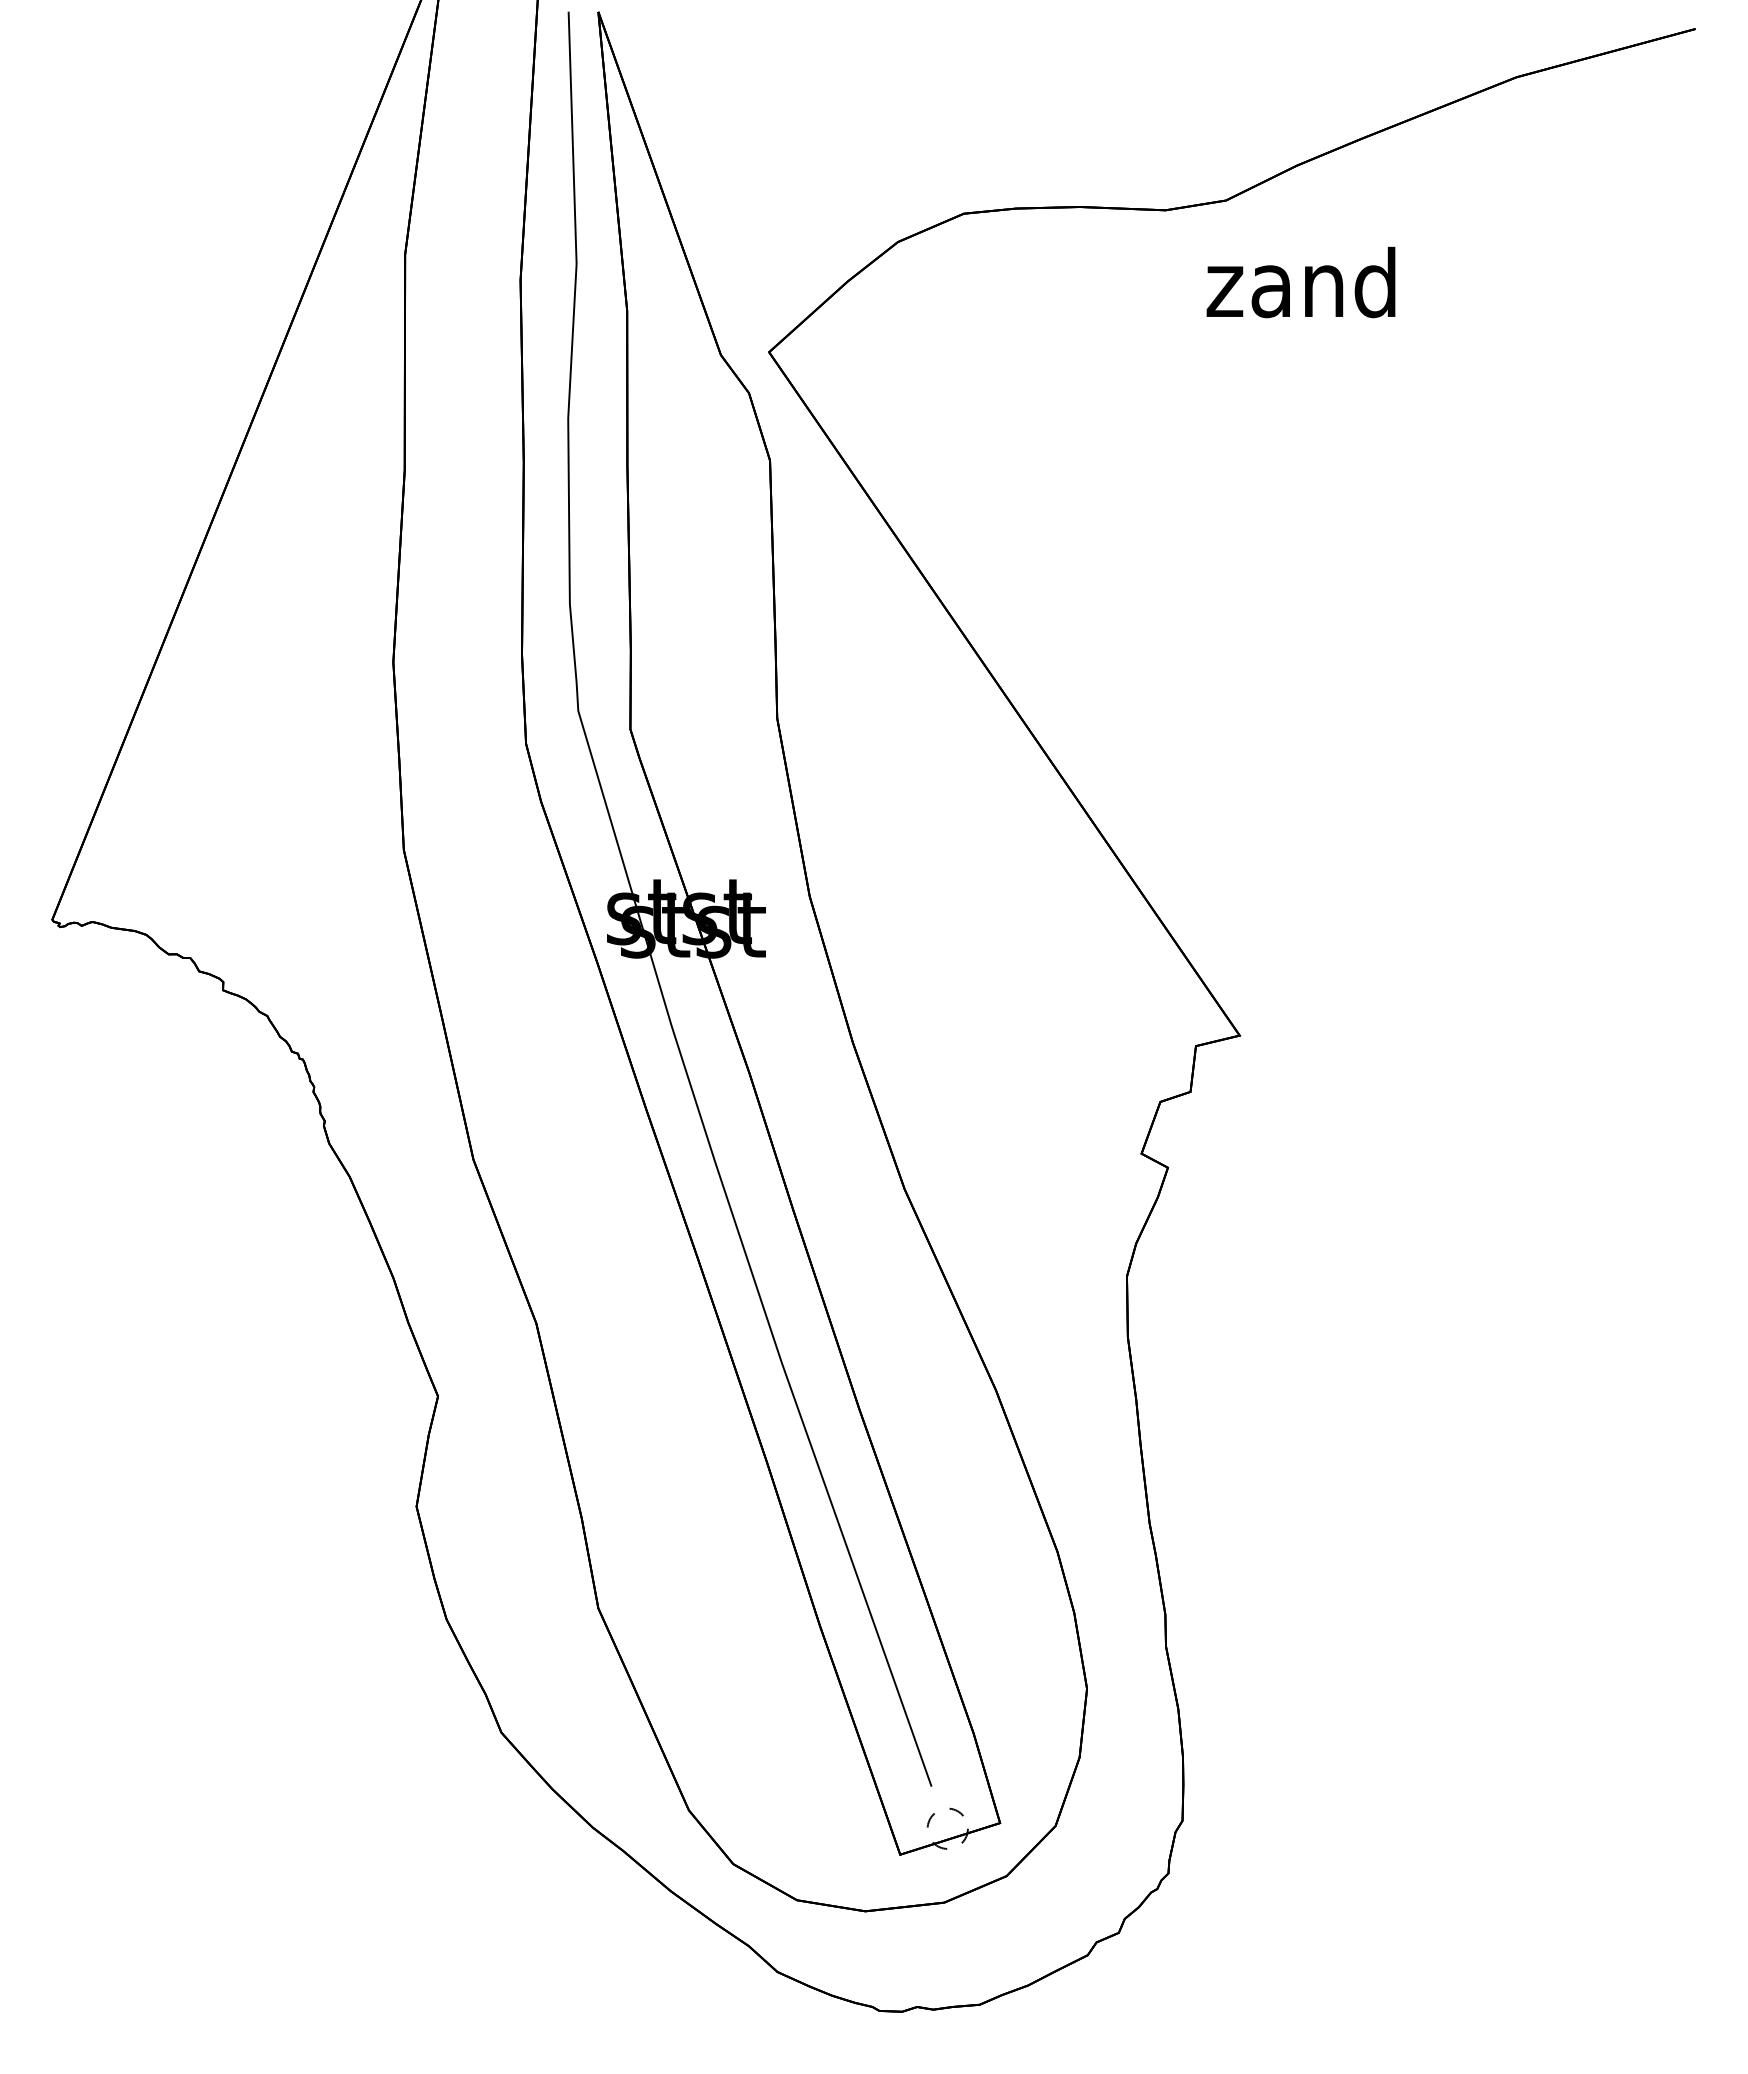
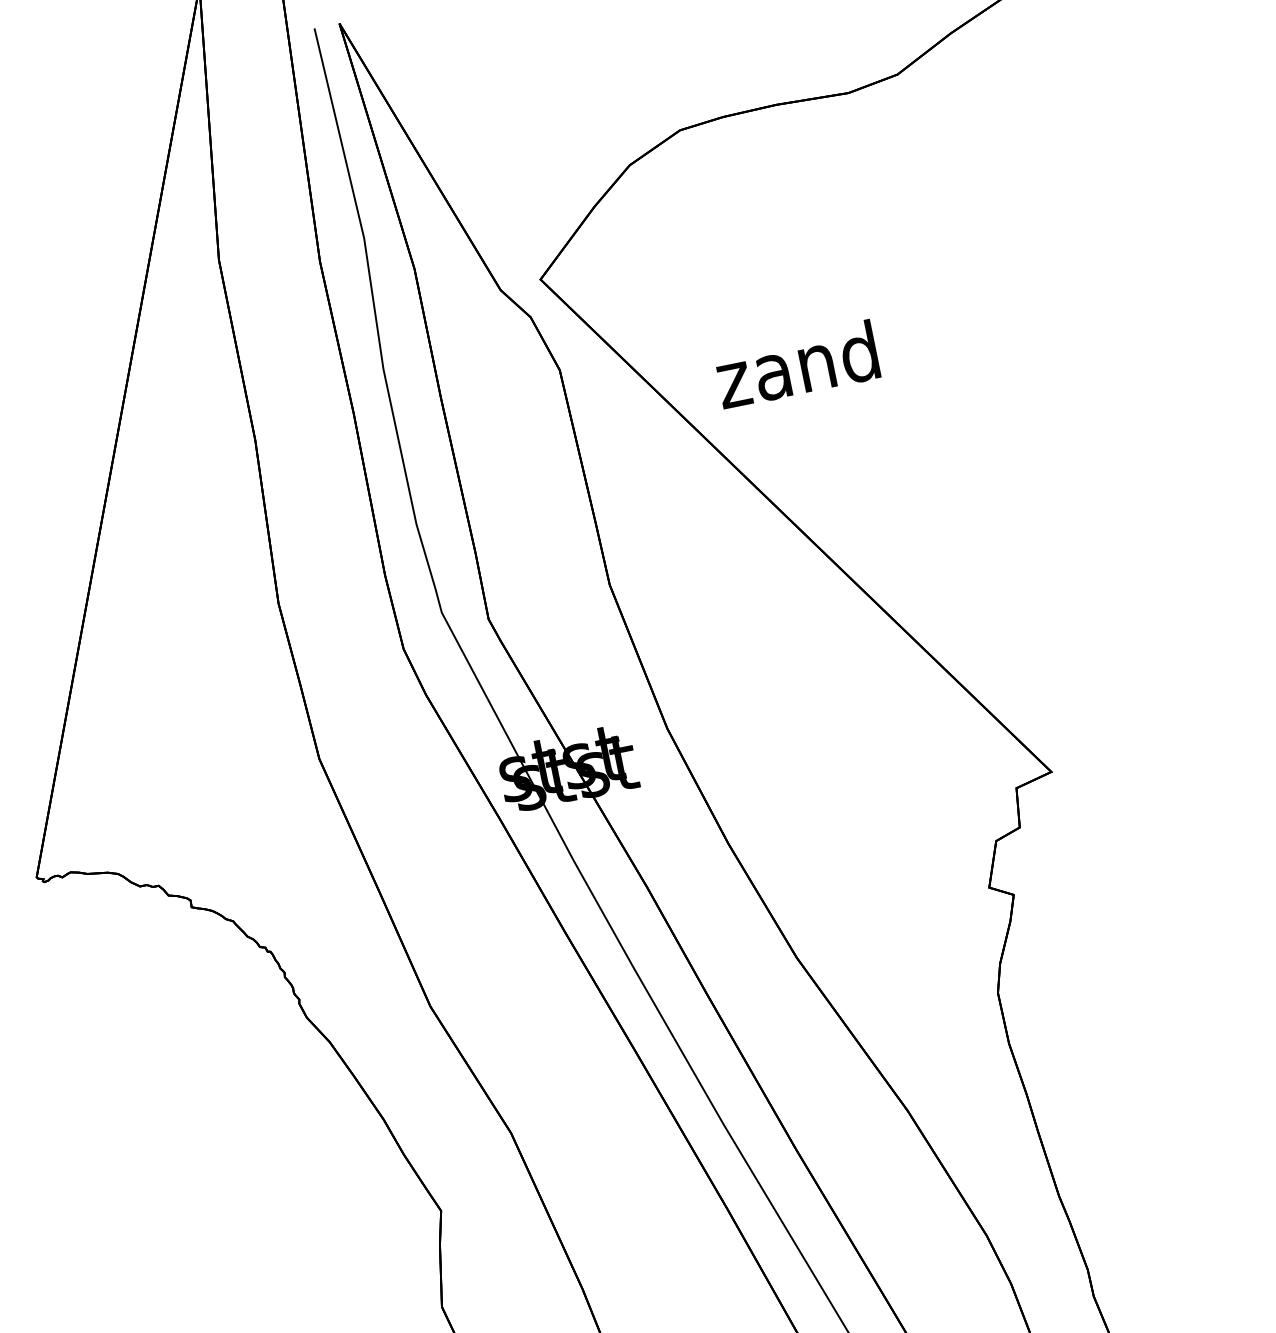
text: (1300, 282) -> (796, 364), moved

